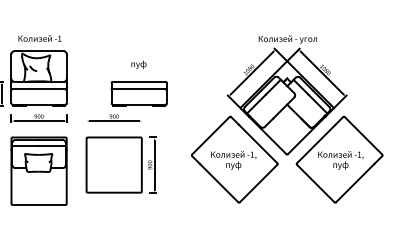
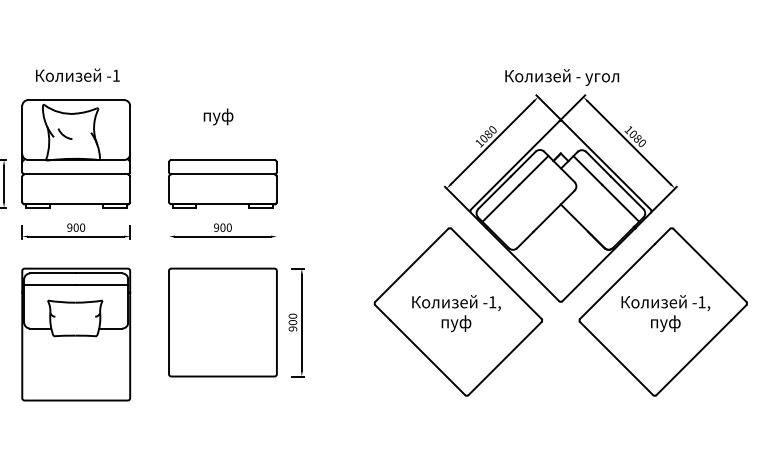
text: (138, 64) -> (217, 116), moved
part: (138, 93) -> (221, 182), moved

